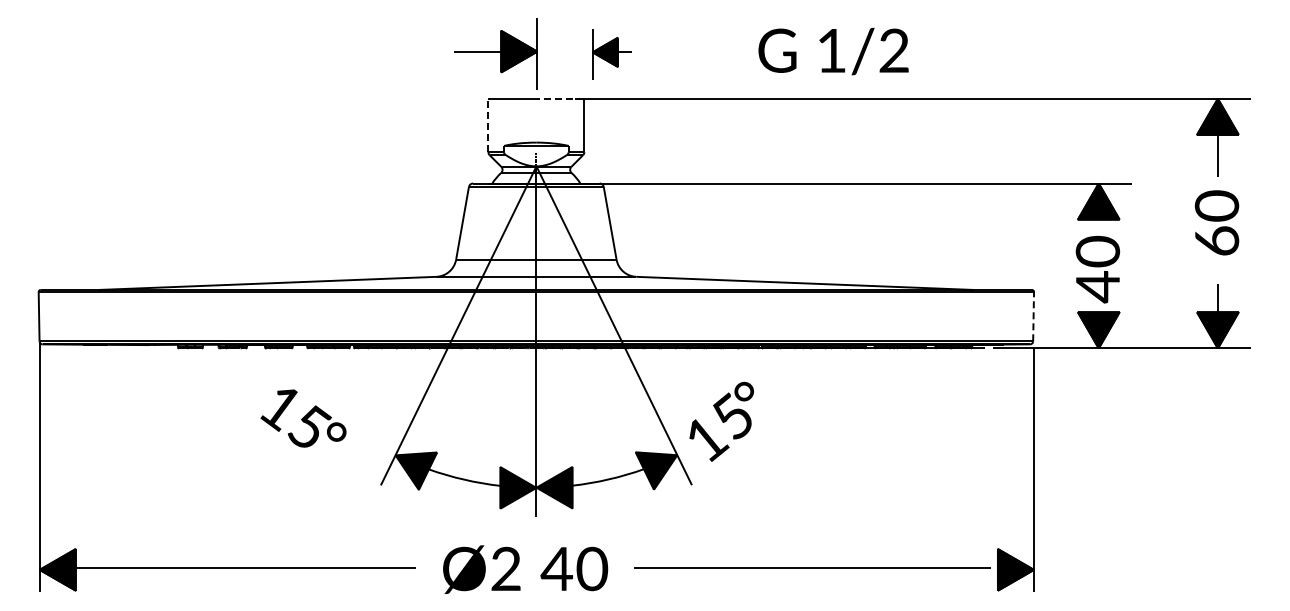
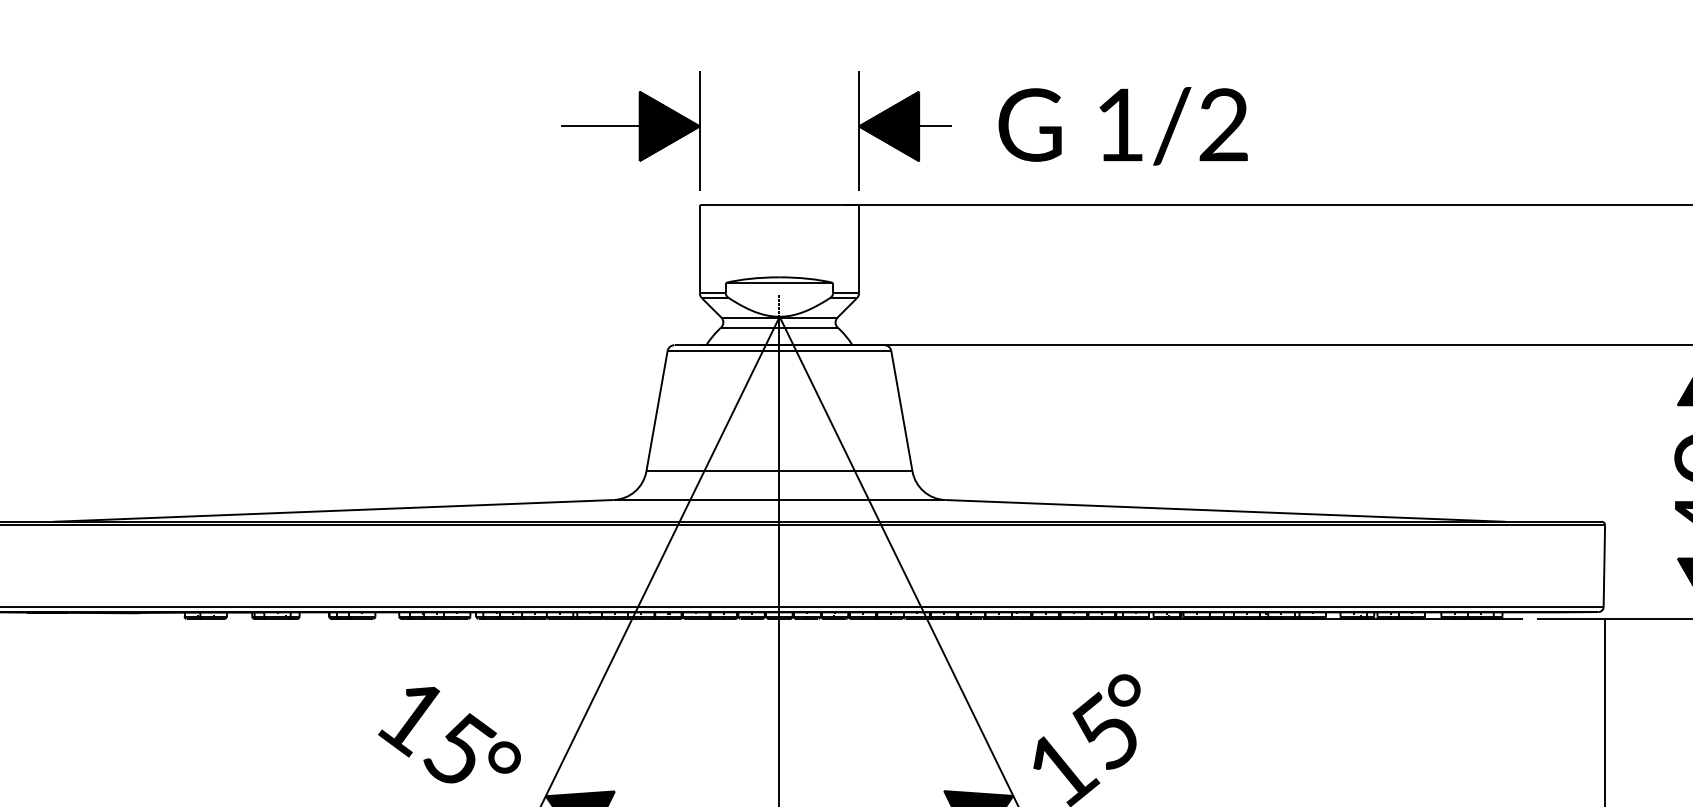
text: (833, 51) -> (1123, 126), moved
part: (495, 53) -> (630, 129), moved
part: (611, 53) -> (904, 129), size x1.43
line: (559, 98) -> (817, 204), dashed -> solid
line: (488, 125) -> (700, 248), dashed -> solid
line: (1033, 316) -> (1604, 565), dashed -> solid
text: (303, 418) -> (449, 735), moved

